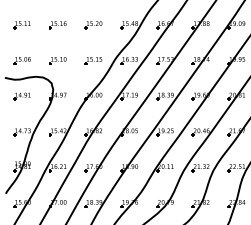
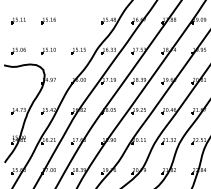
part: (93, 24) -> (78, 20), removed
part: (22, 97) -> (18, 81), removed

